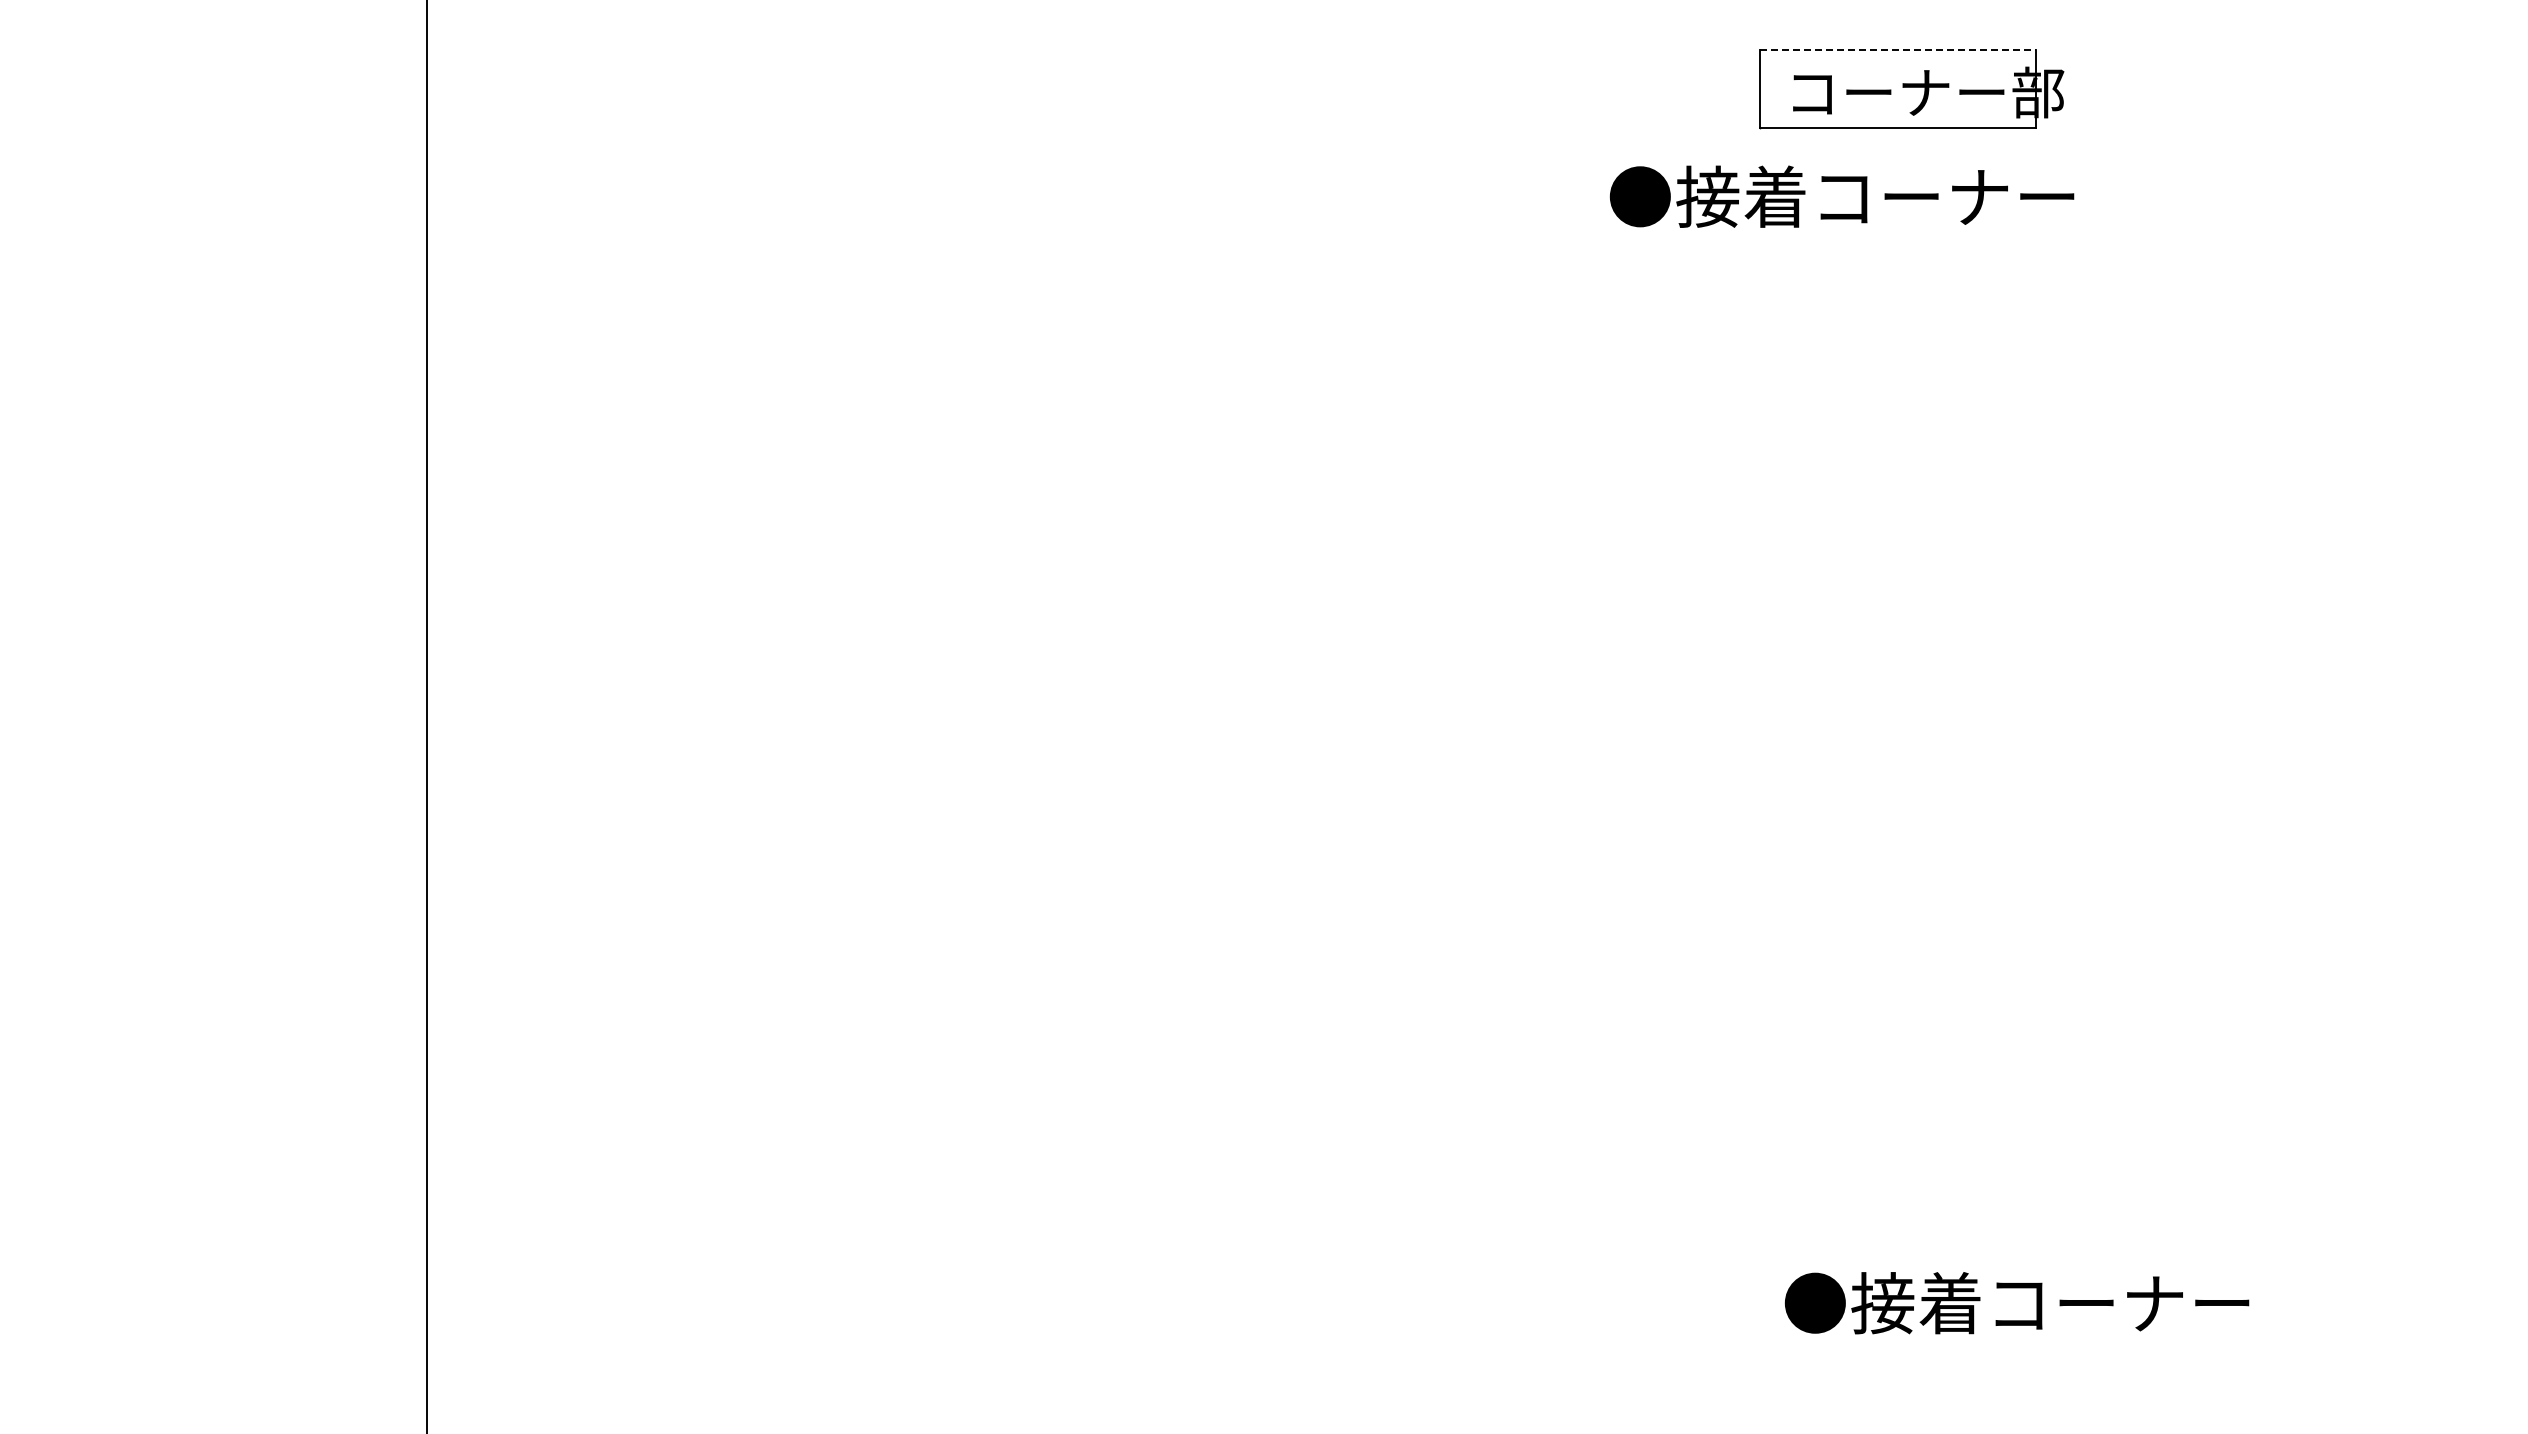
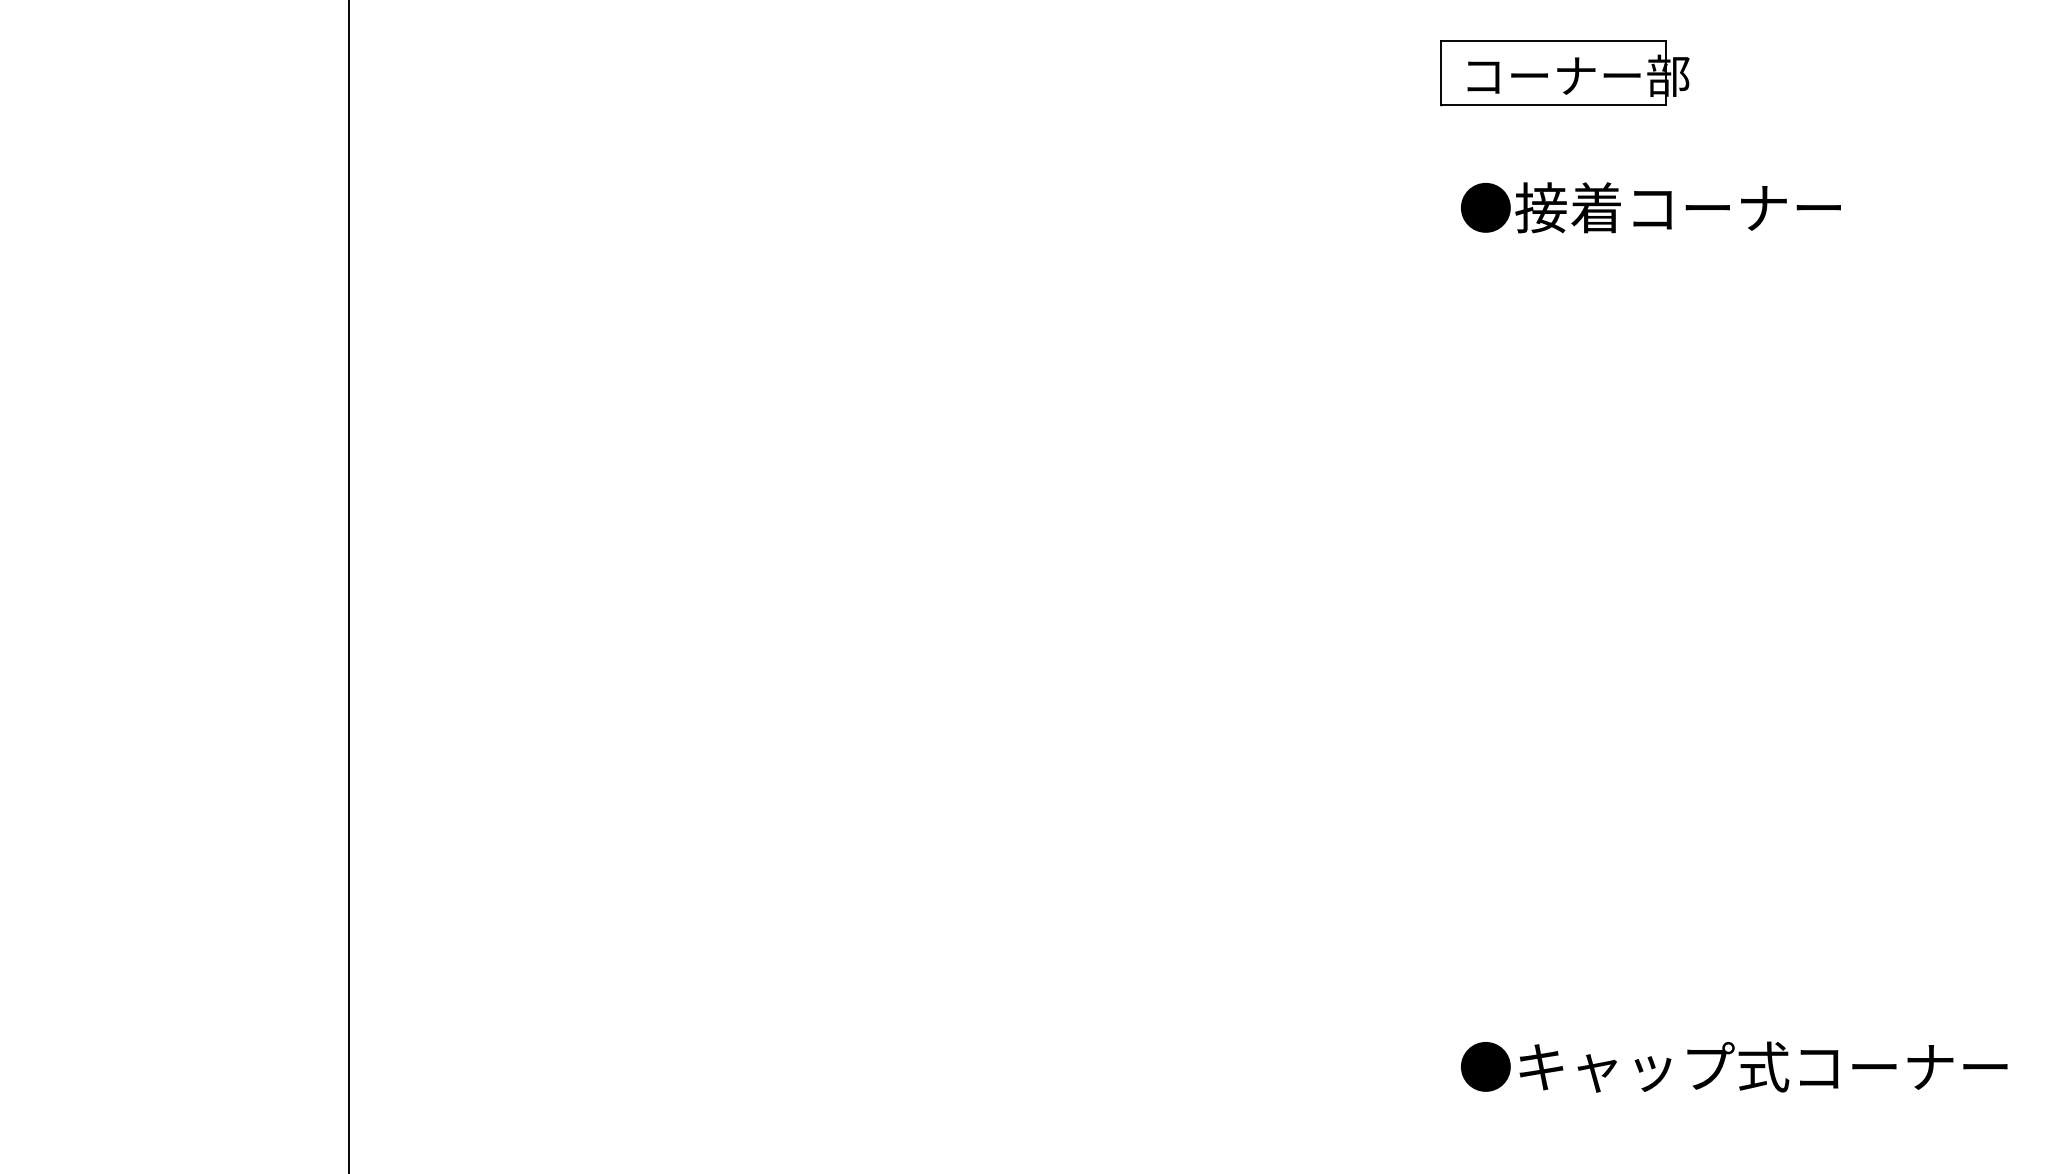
line: (1898, 50) -> (1553, 41), dashed -> solid
text: (1841, 196) -> (1650, 207), moved
text: (2151, 1303) -> (1761, 1067), ●接着コーナー -> ●キャップ式コーナー

